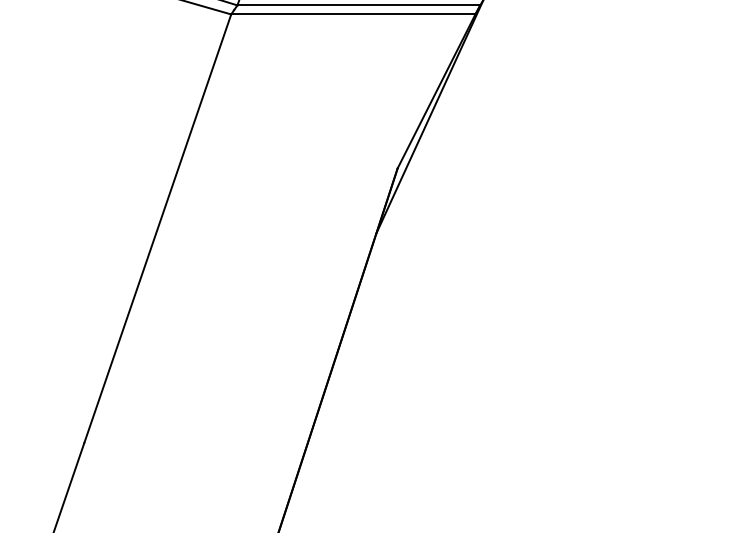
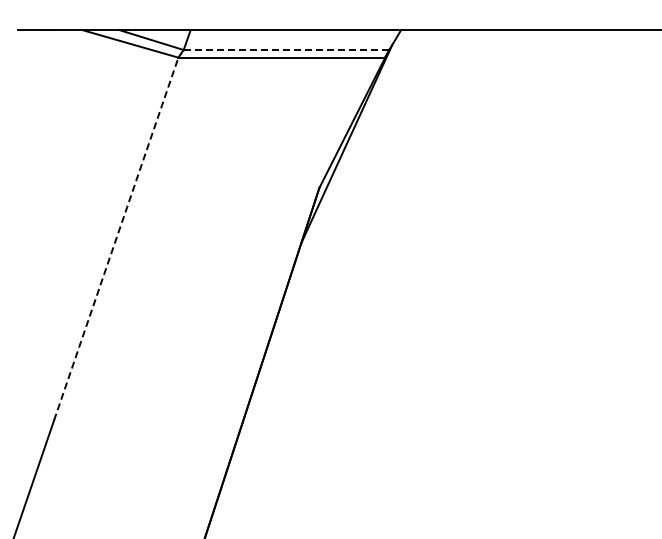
line: (358, 5) -> (286, 50), solid -> dashed
line: (158, 229) -> (116, 239), solid -> dashed

